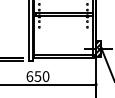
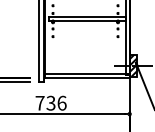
text: (37, 76) -> (50, 103), 650 -> 736

